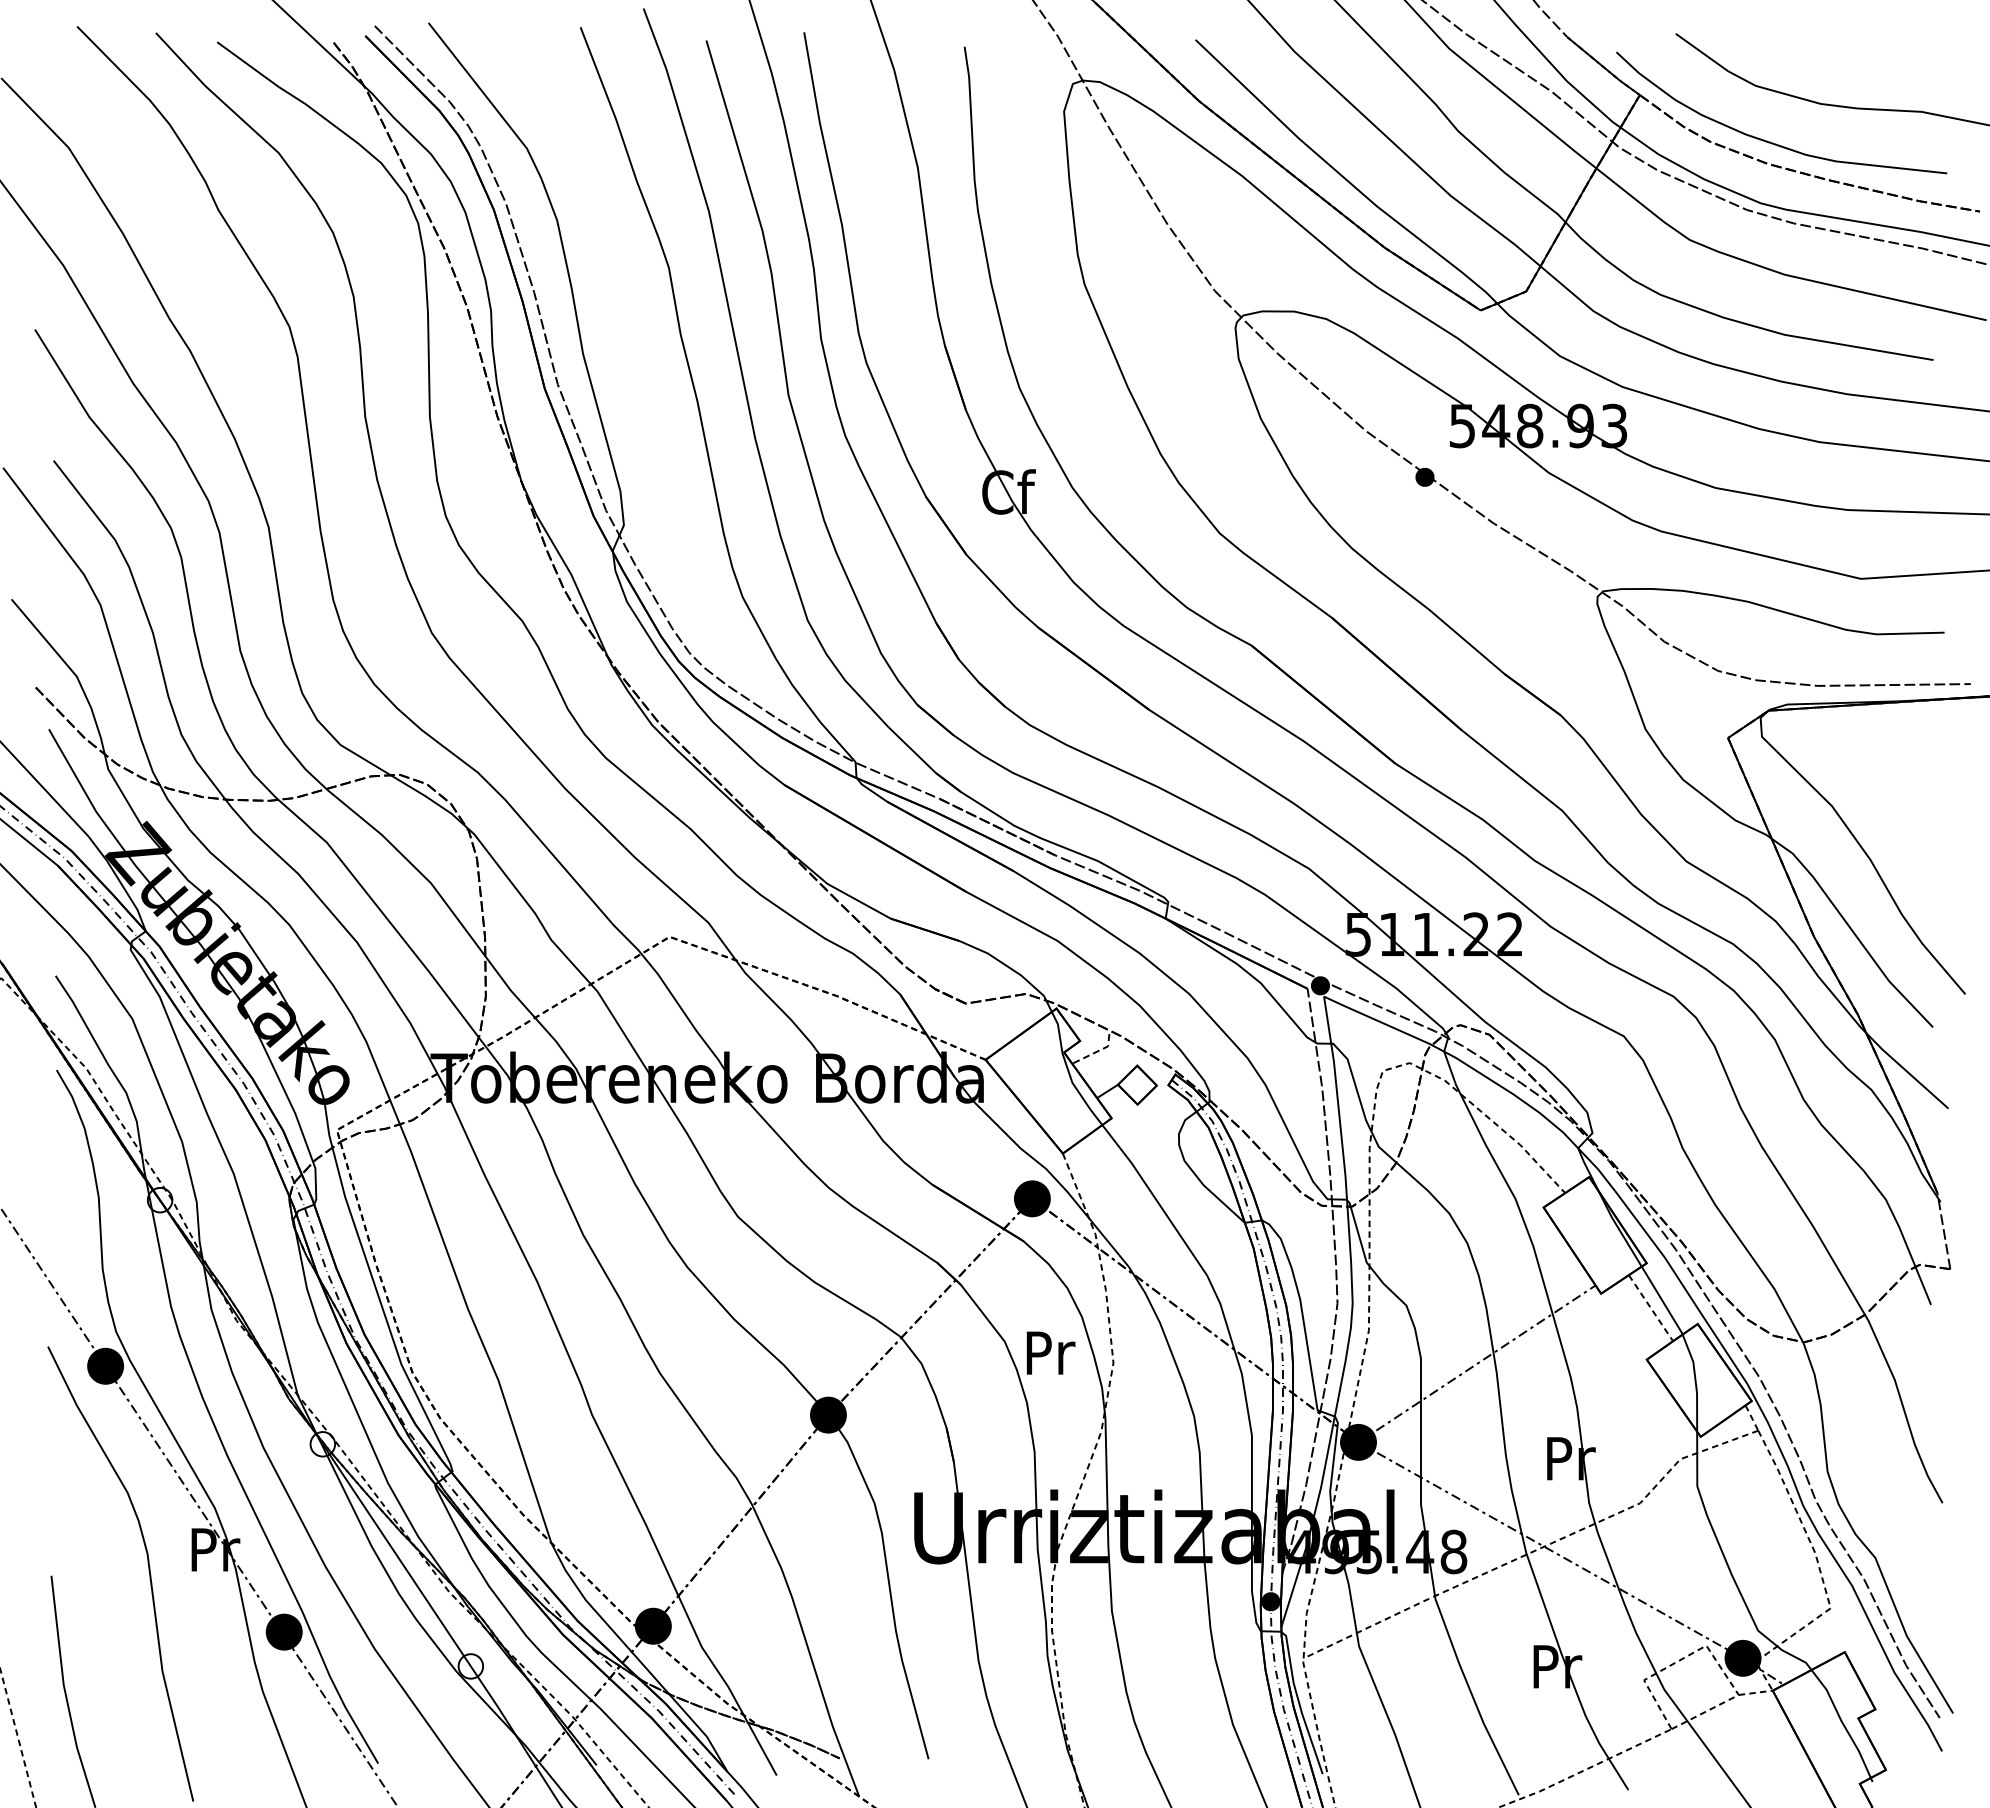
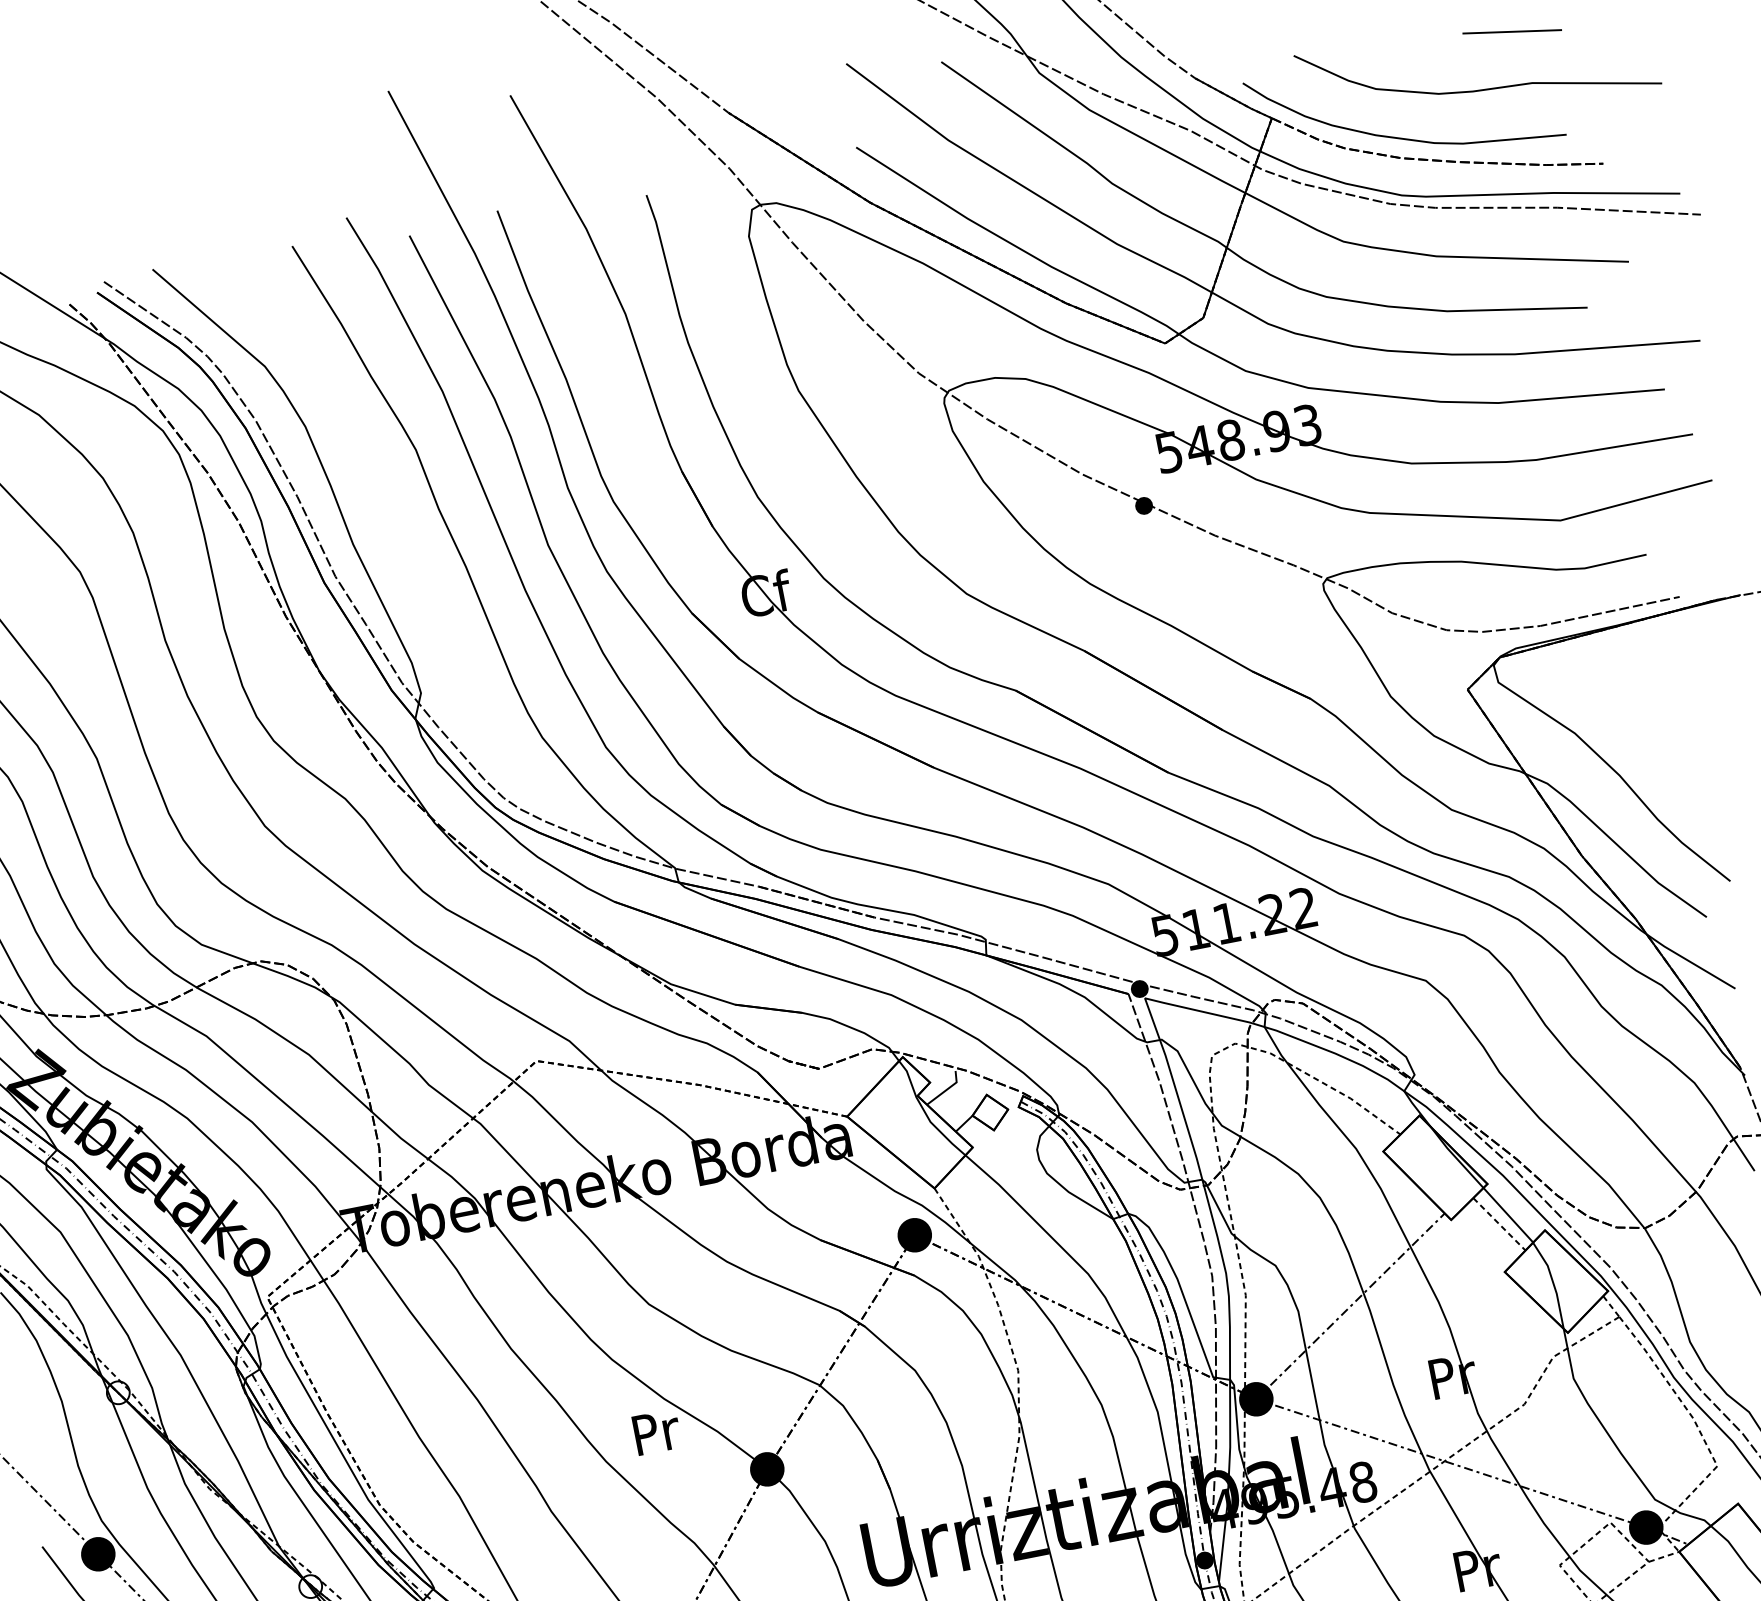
line: (1910, 53) -> (1511, 31), added
line: (1096, 1051) -> (946, 1089), dashed -> solid
text: (1050, 1352) -> (656, 1431), moved

